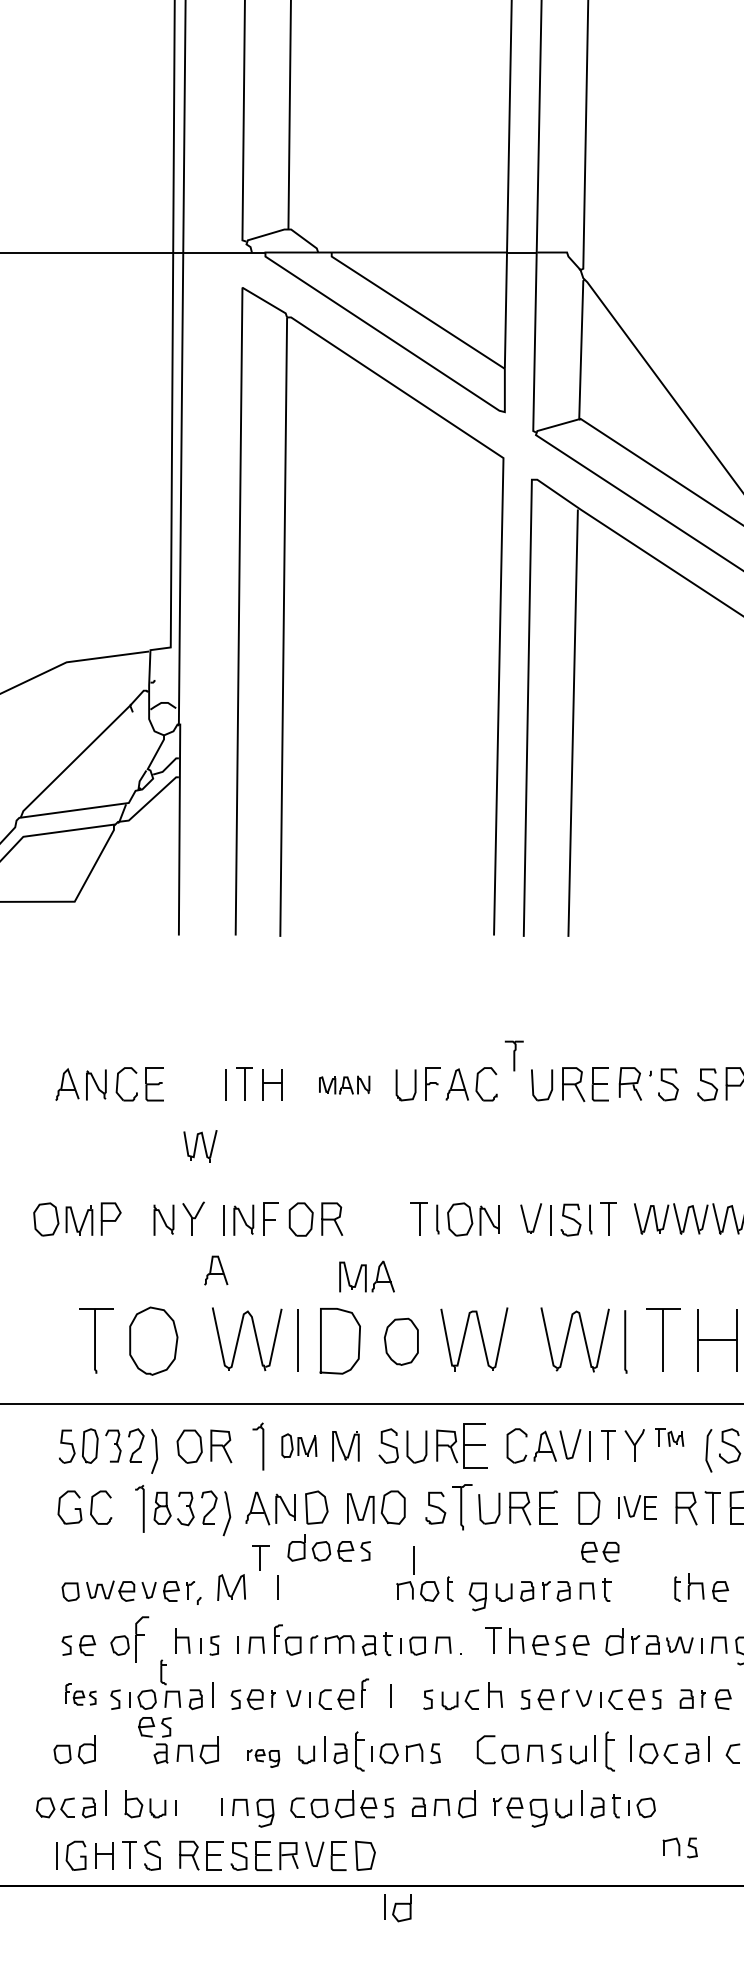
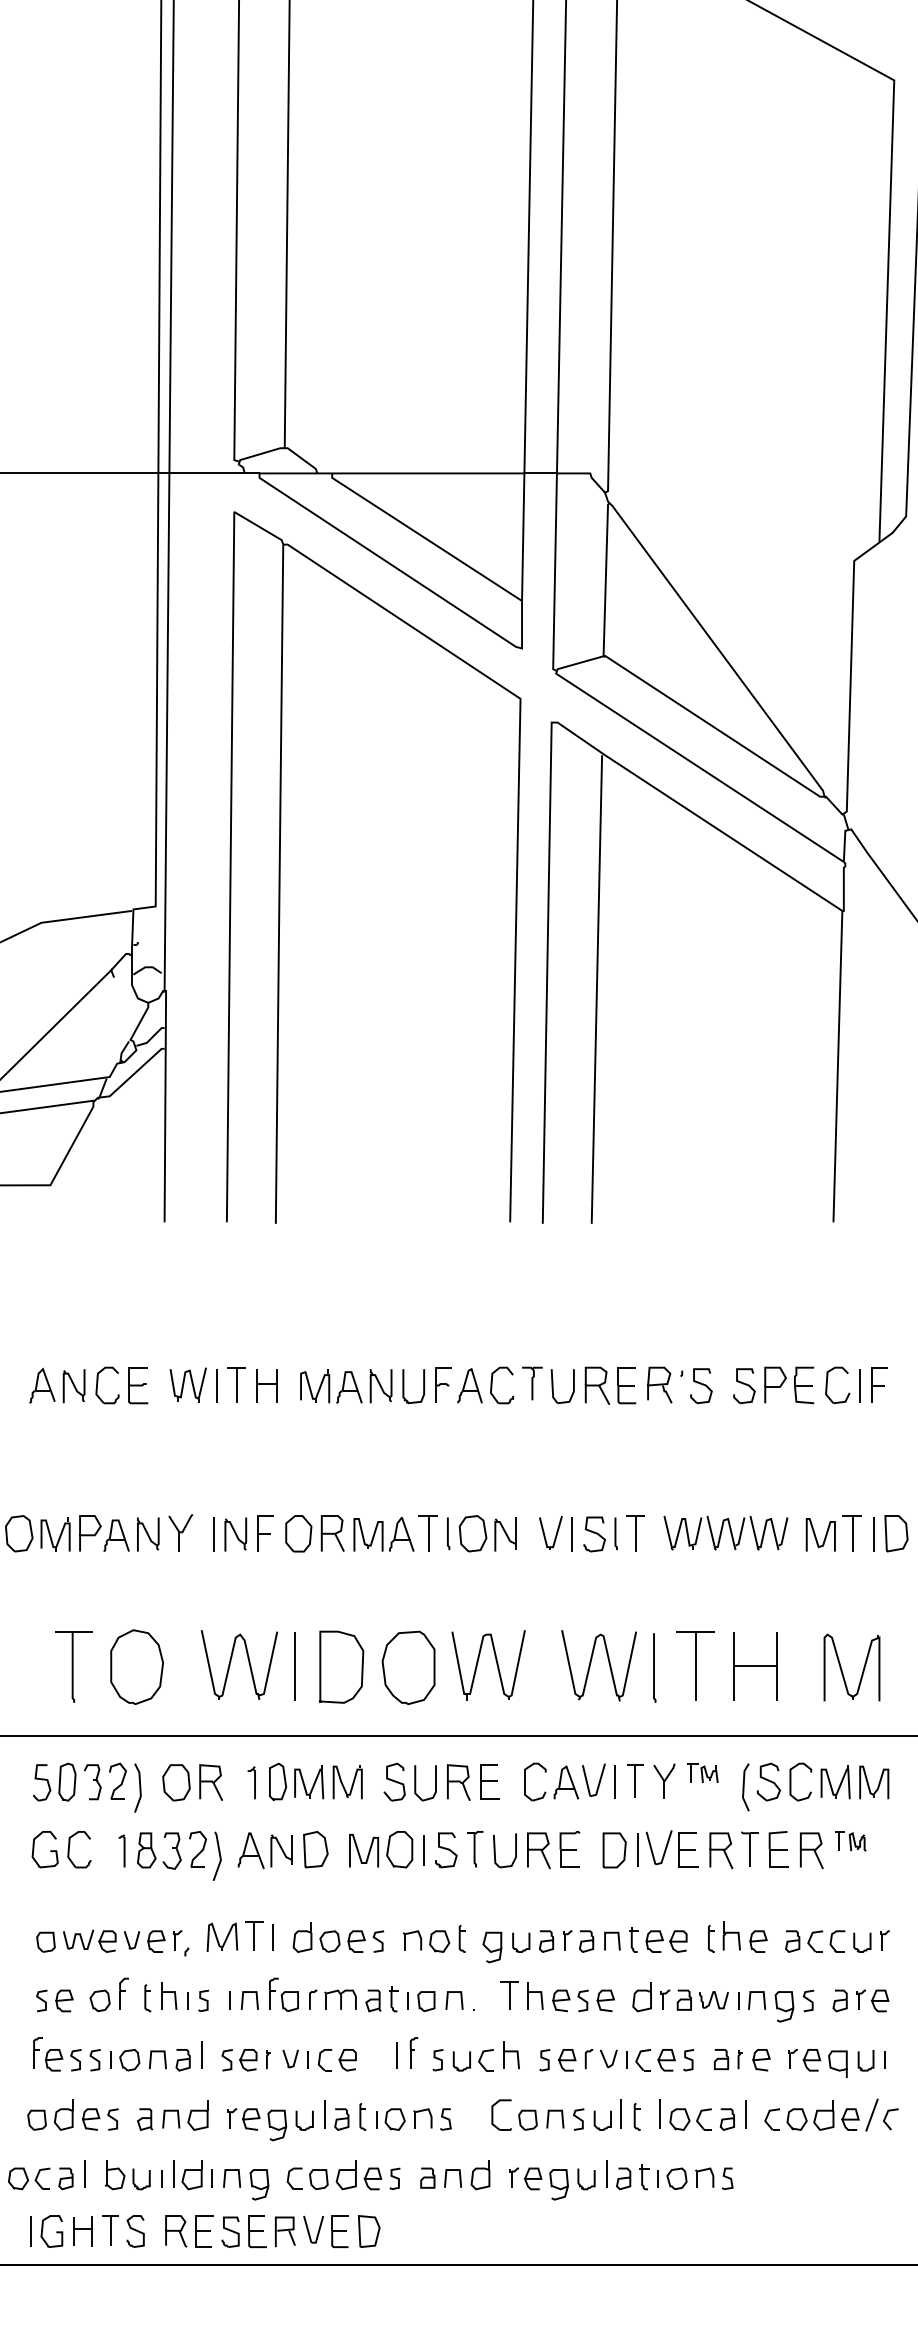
part: (514, 1056) -> (532, 1383), moved
part: (344, 1085) -> (346, 1386), size x1.67
part: (199, 1145) -> (187, 1384), moved
part: (216, 1270) -> (116, 1535), moved
part: (366, 1276) -> (383, 1534), moved
part: (401, 1341) -> (408, 1667), size x1.43
part: (299, 1445) -> (296, 1781), size x1.43
part: (475, 1445) -> (489, 1781), size x0.71
part: (258, 1446) -> (251, 1782), size x0.62
part: (637, 1506) -> (667, 1848), size x1.43
part: (462, 1507) -> (475, 1849), size x0.71
part: (139, 1508) -> (121, 1850), size x0.62
part: (329, 1547) -> (338, 1937), moved
part: (600, 1552) -> (666, 1941), moved
part: (260, 1557) -> (254, 1935), moved
line: (413, 1560) -> (423, 1850), moved
part: (141, 1638) -> (123, 1993), size x0.62
part: (163, 1672) -> (147, 1998), moved
part: (364, 1692) -> (413, 2052), moved
part: (81, 1694) -> (57, 2054), size x1.43
part: (155, 1727) -> (100, 2119), moved
part: (359, 1750) -> (362, 2116), size x0.62
part: (609, 1750) -> (636, 2116), size x0.62
part: (263, 1758) -> (257, 2124), size x1.67
part: (680, 1847) -> (714, 2178), moved
part: (397, 1908) -> (187, 2175), moved

